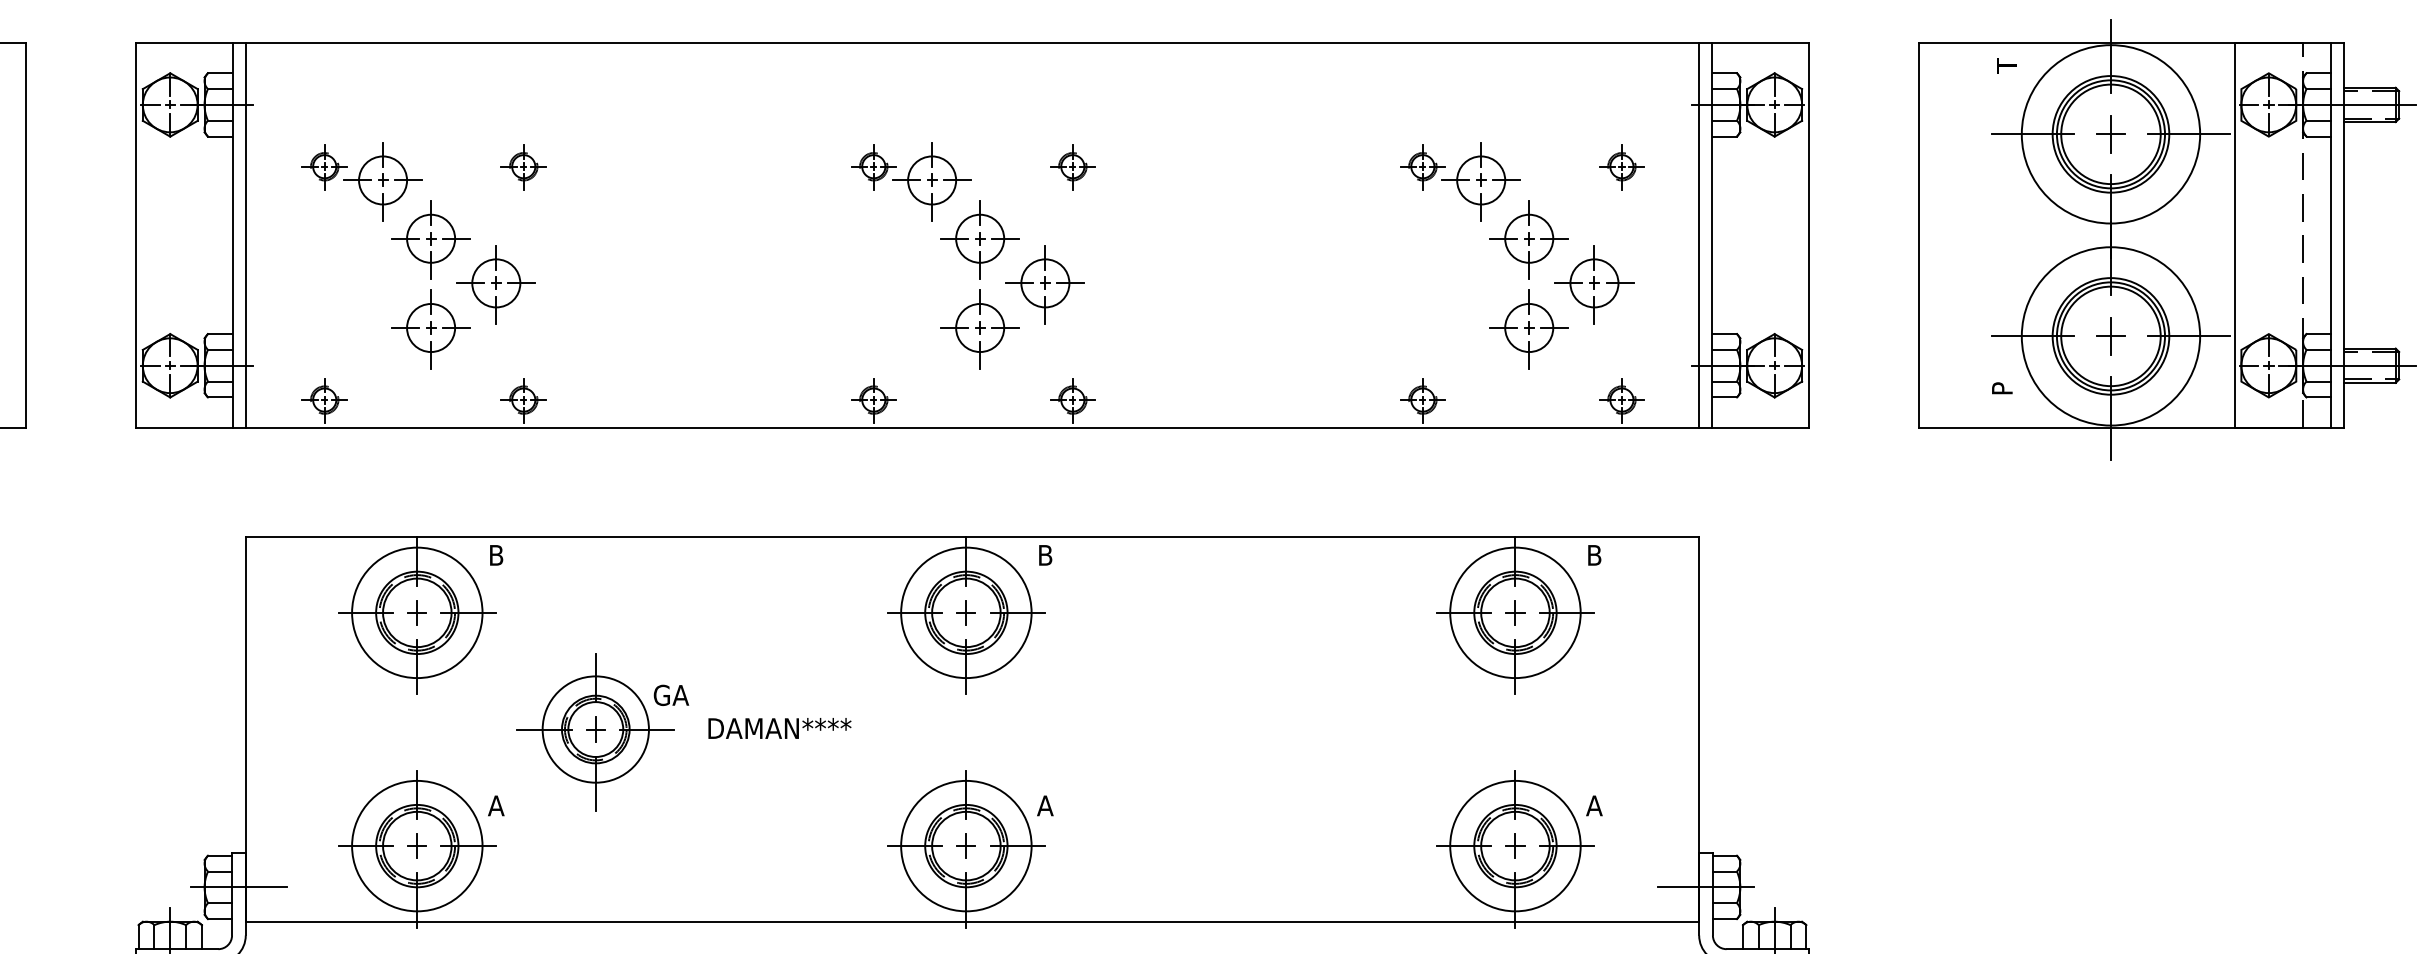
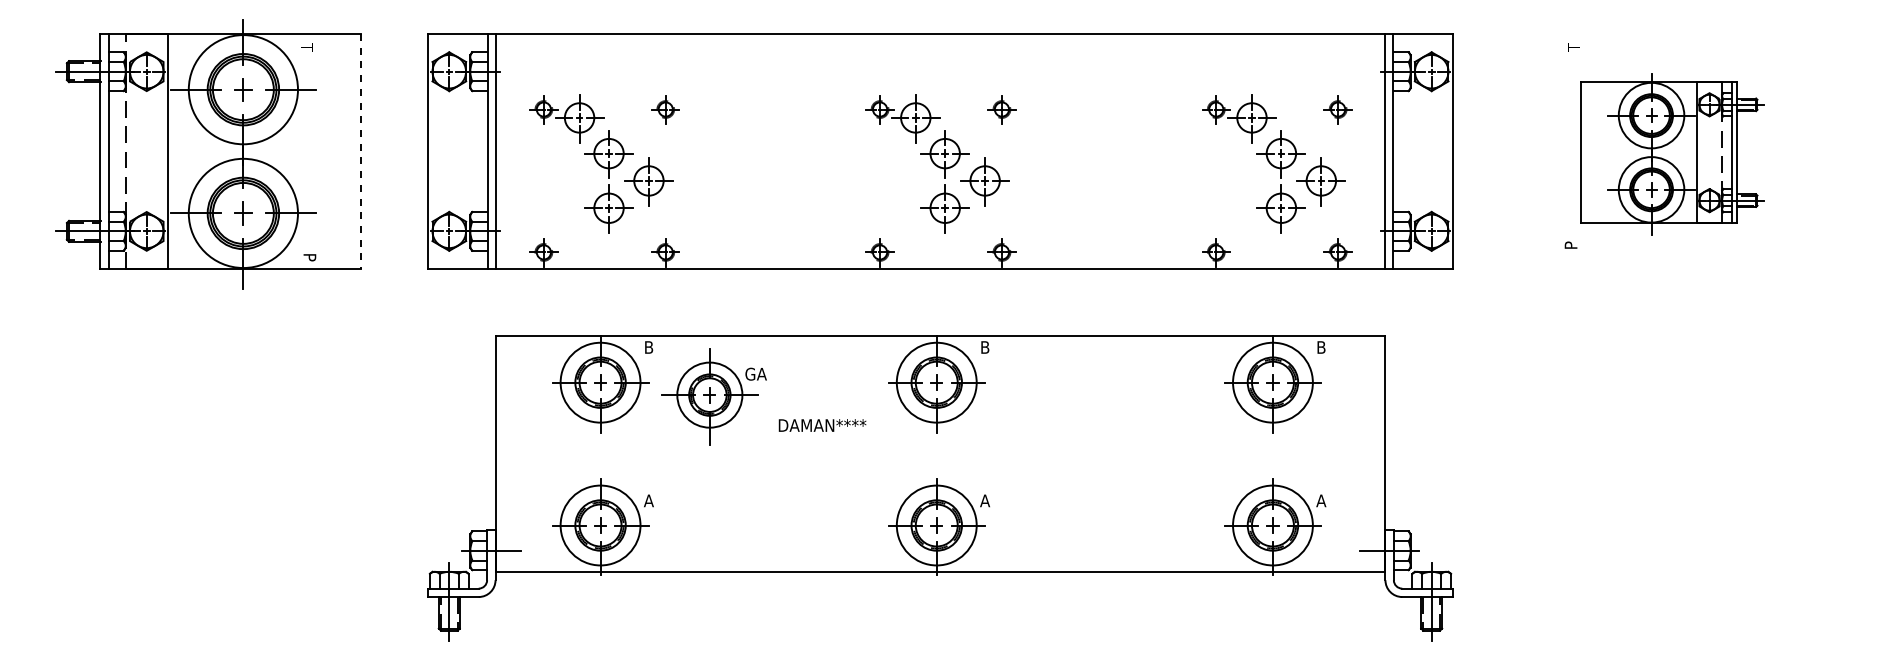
line: (26, 235) -> (361, 151), solid -> dashed
part: (2167, 240) -> (1672, 154), size x0.6
text: (779, 728) -> (822, 425), moved
part: (601, 731) -> (713, 396), moved

